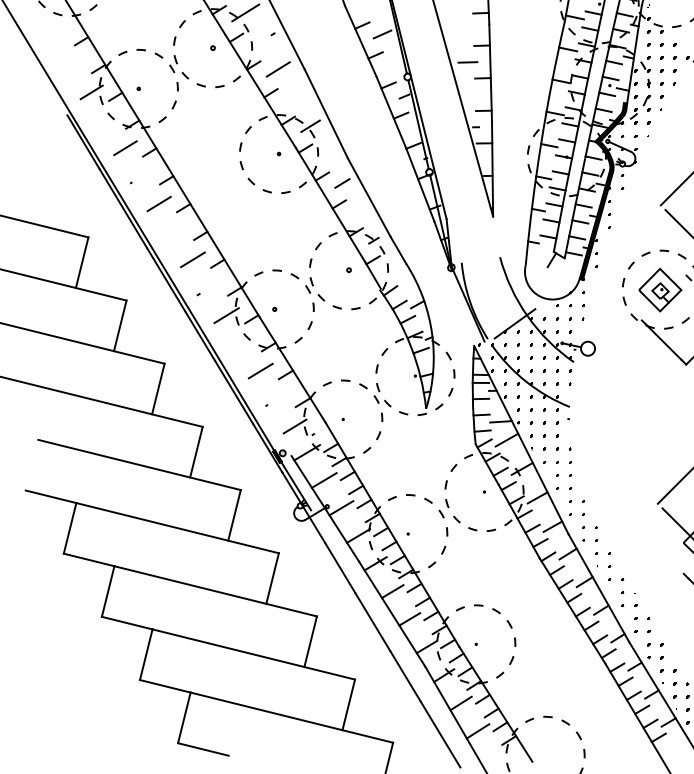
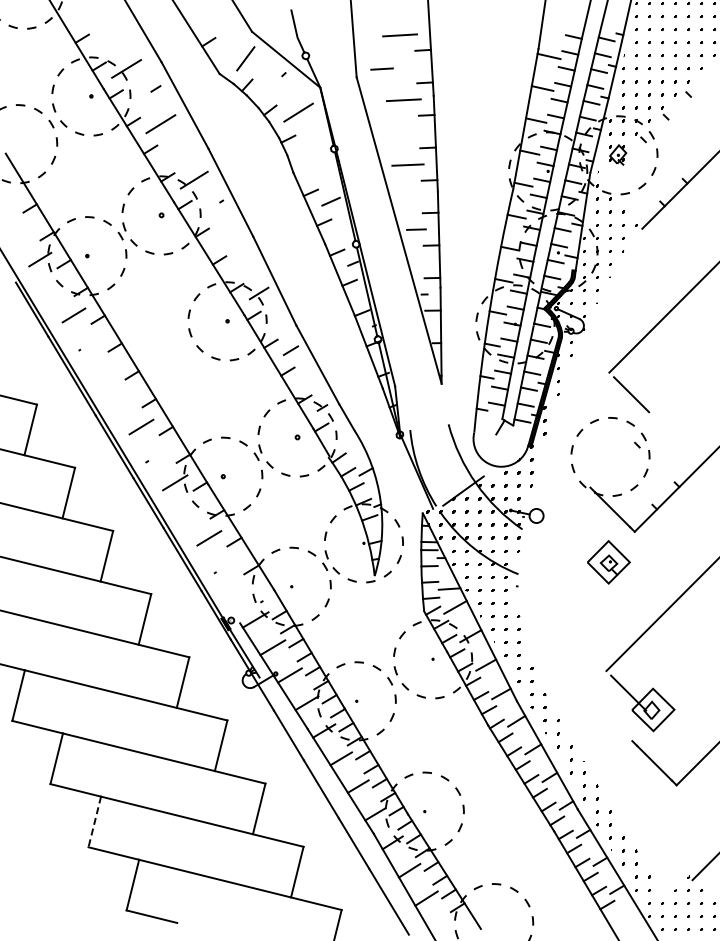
line: (277, 69) -> (226, 236), removed
line: (158, 204) -> (107, 371), removed
part: (659, 290) -> (608, 562), moved
line: (294, 426) -> (243, 593), removed
line: (145, 655) -> (94, 822), solid -> dashed

